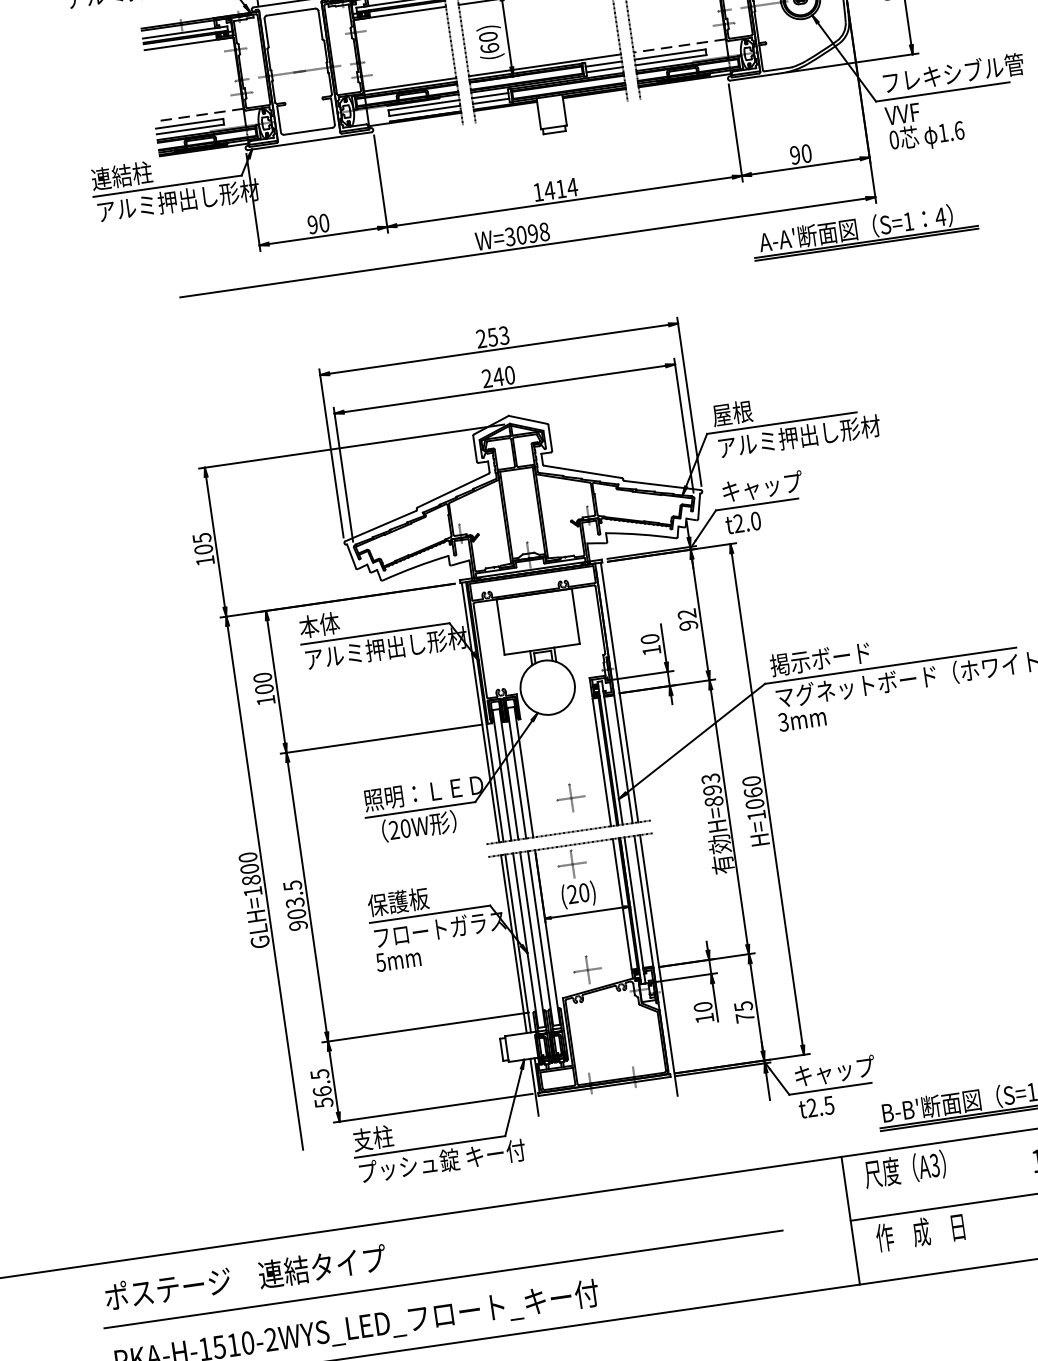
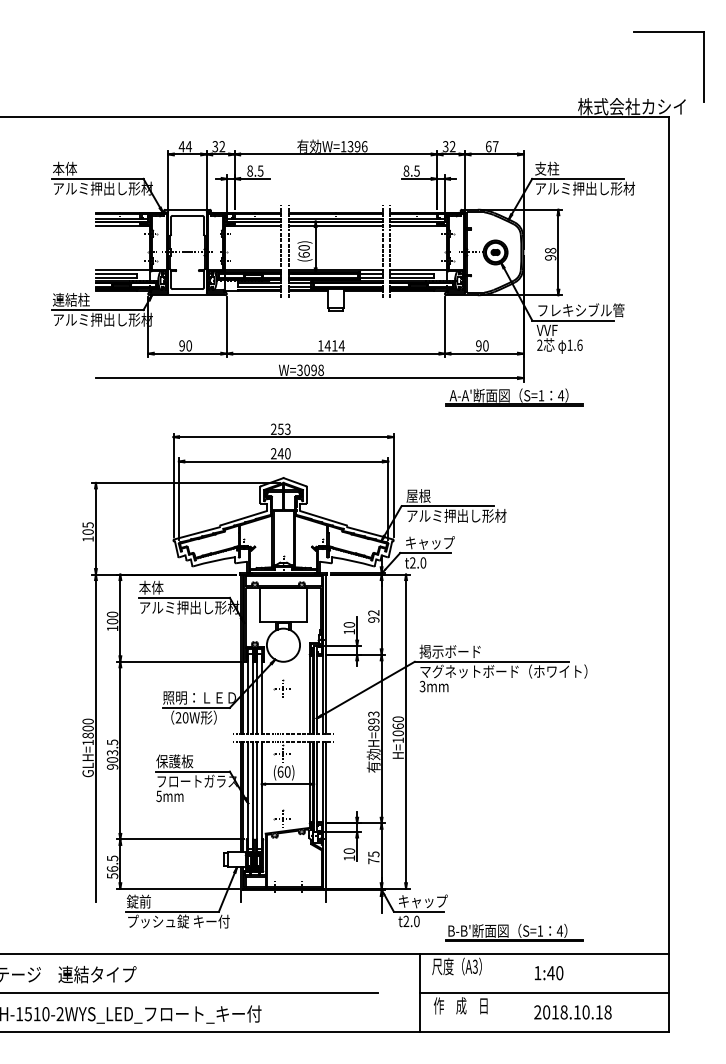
line: (679, 45) -> (418, 269), dashed -> solid
line: (198, 114) -> (122, 269), dashed -> solid
text: (893, 138) -> (539, 344), 0 -> 2
part: (568, 797) -> (281, 688), moved
text: (572, 893) -> (280, 771), (20) -> (60)
text: (828, 1103) -> (416, 920), t2.5 -> t2.0
text: (373, 1137) -> (139, 901), 支柱 -> 錠前

